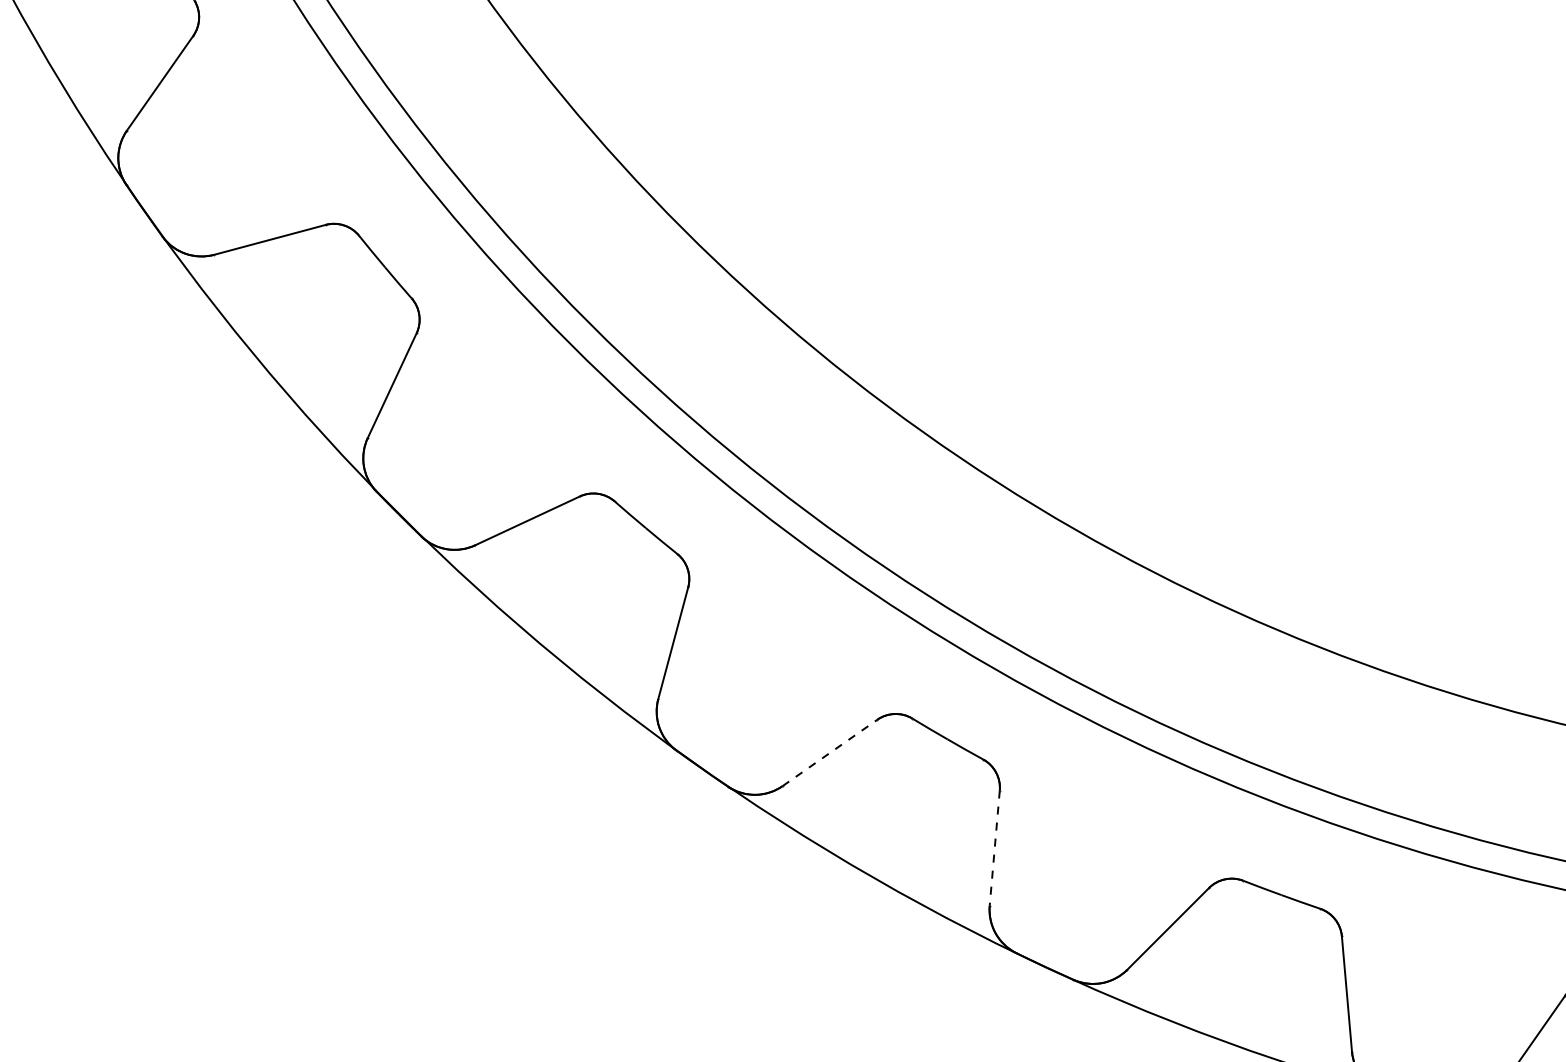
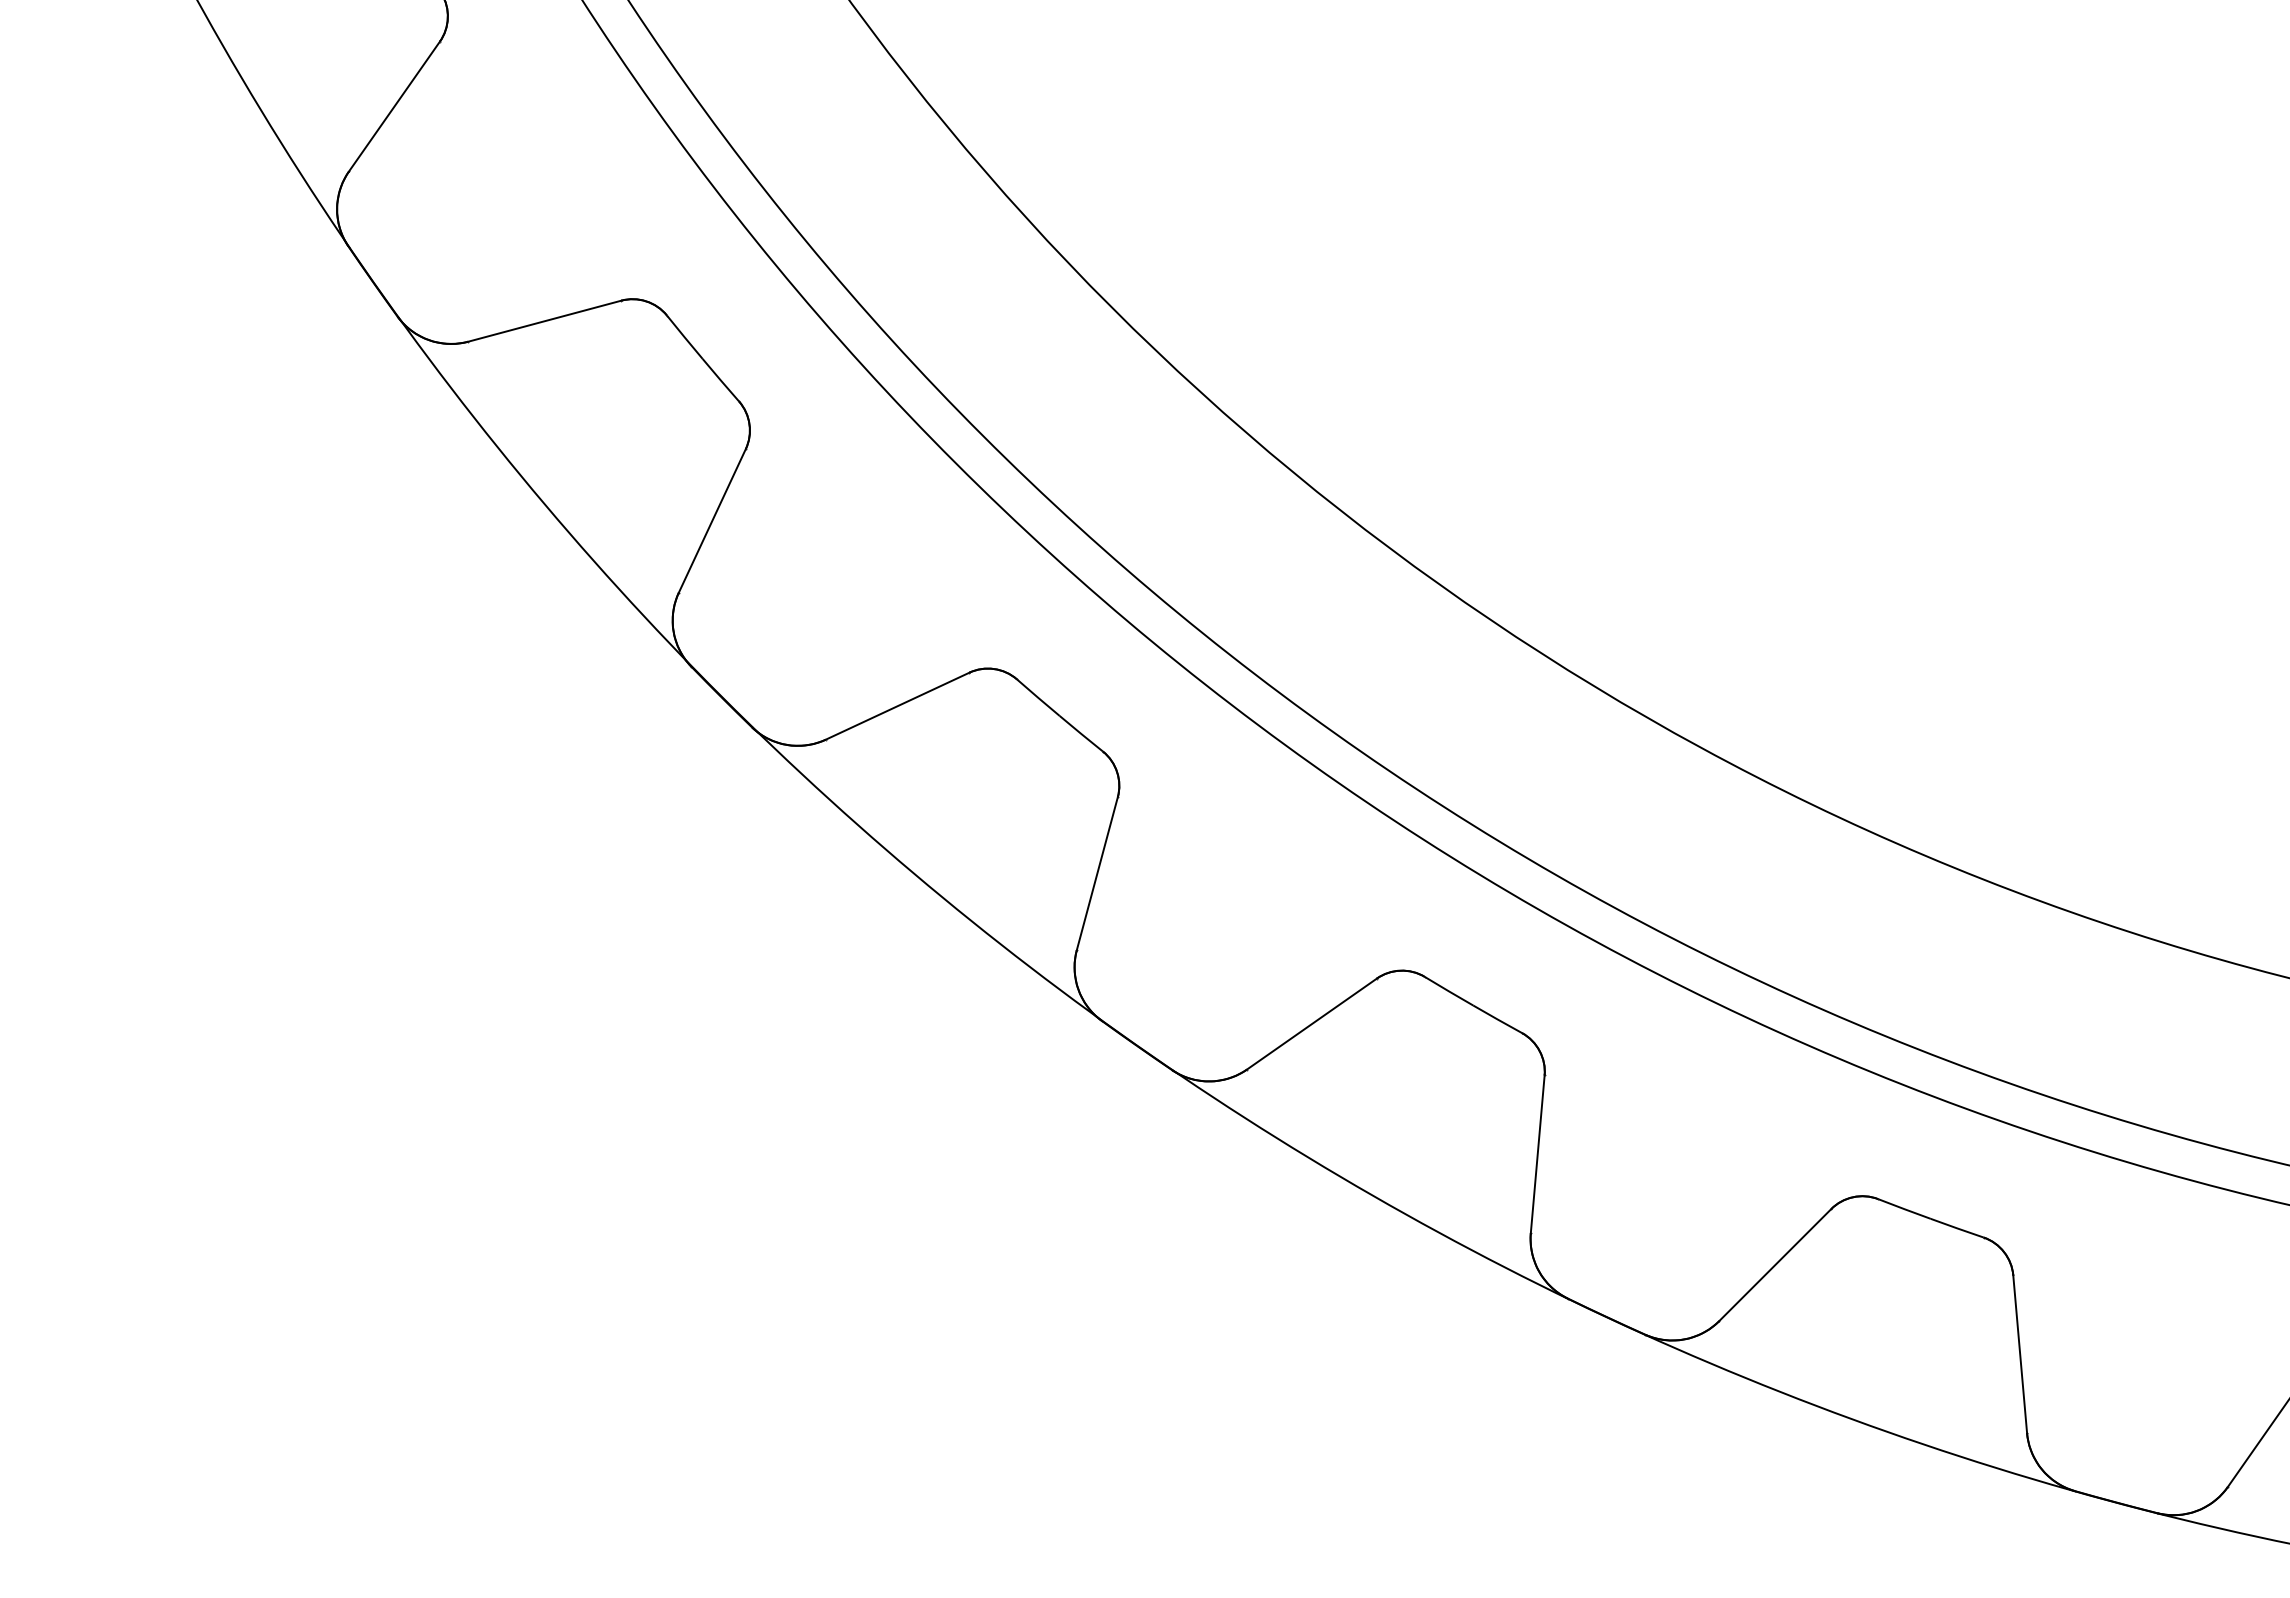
line: (830, 752) -> (1312, 1023), dashed -> solid
line: (994, 848) -> (1537, 1154), dashed -> solid

